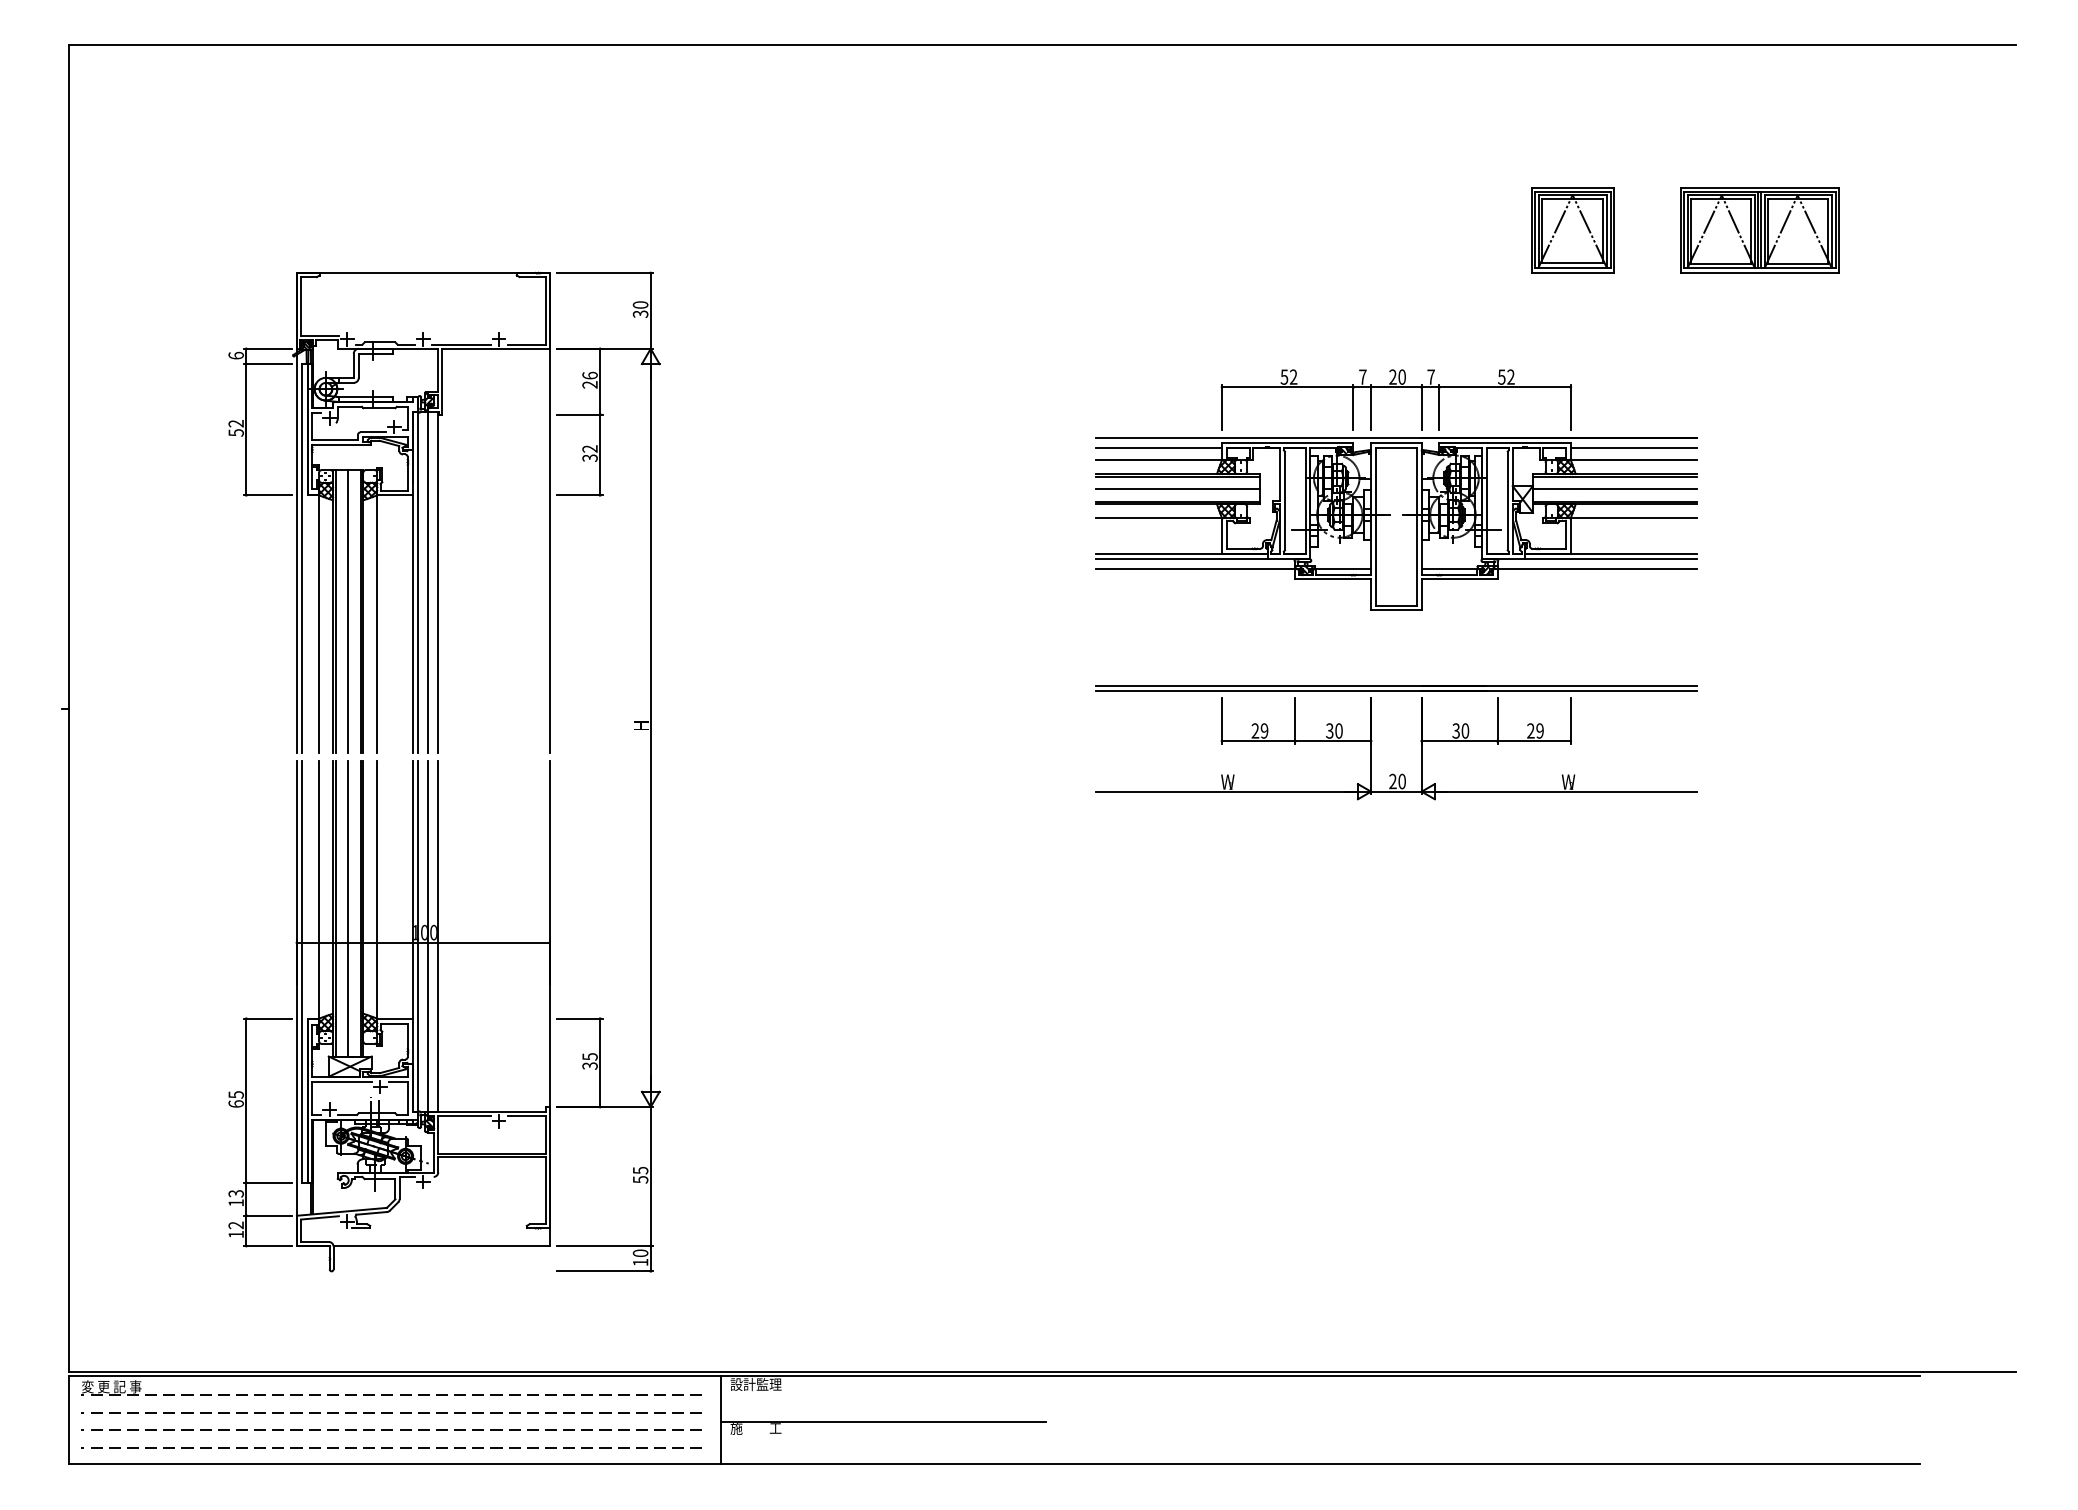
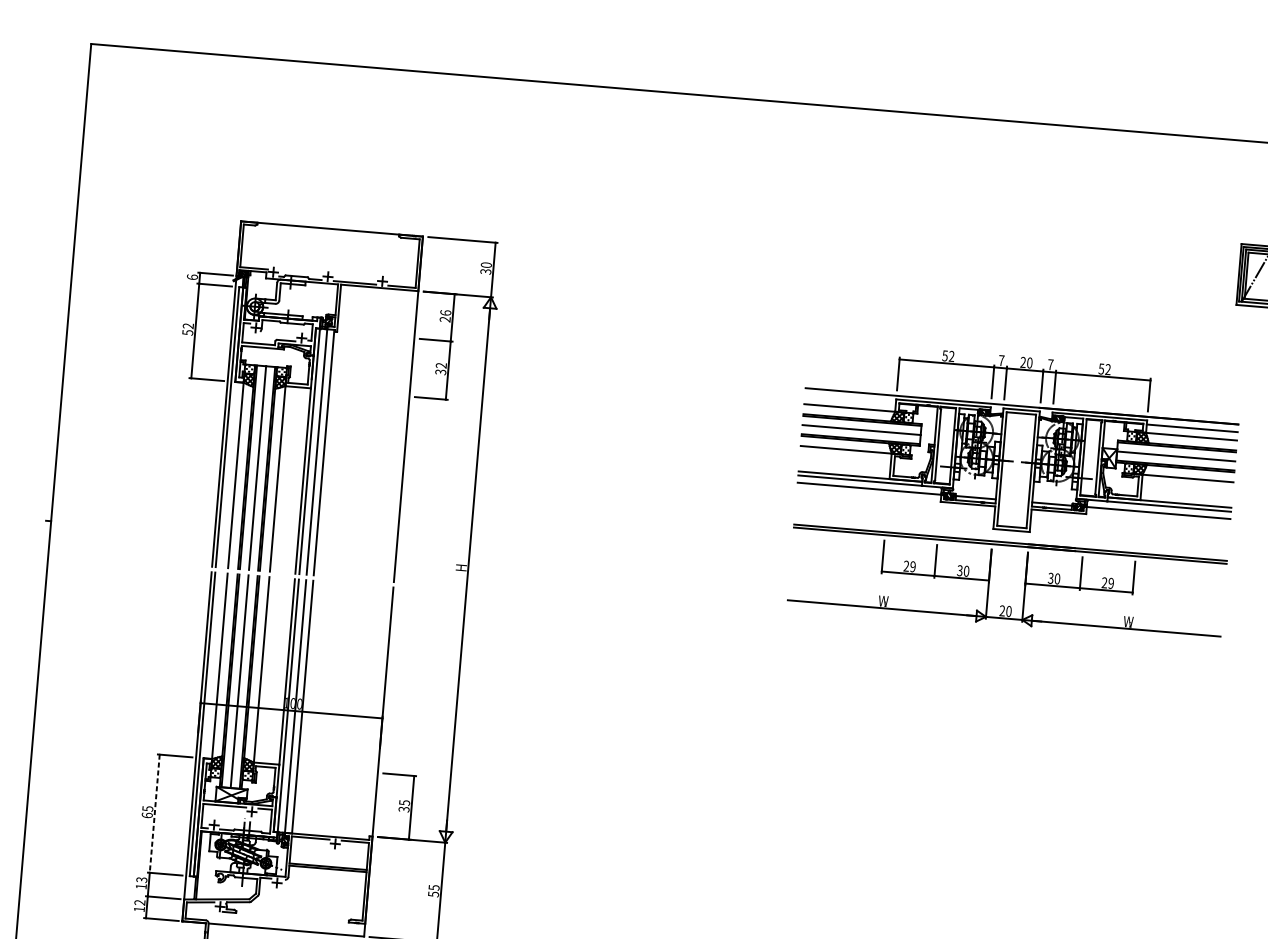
part: (1572, 230) -> (1161, 267), removed
line: (1158, 448) -> (850, 399), removed
part: (1372, 741) -> (990, 580), moved
line: (246, 1101) -> (154, 814), solid -> dashed

